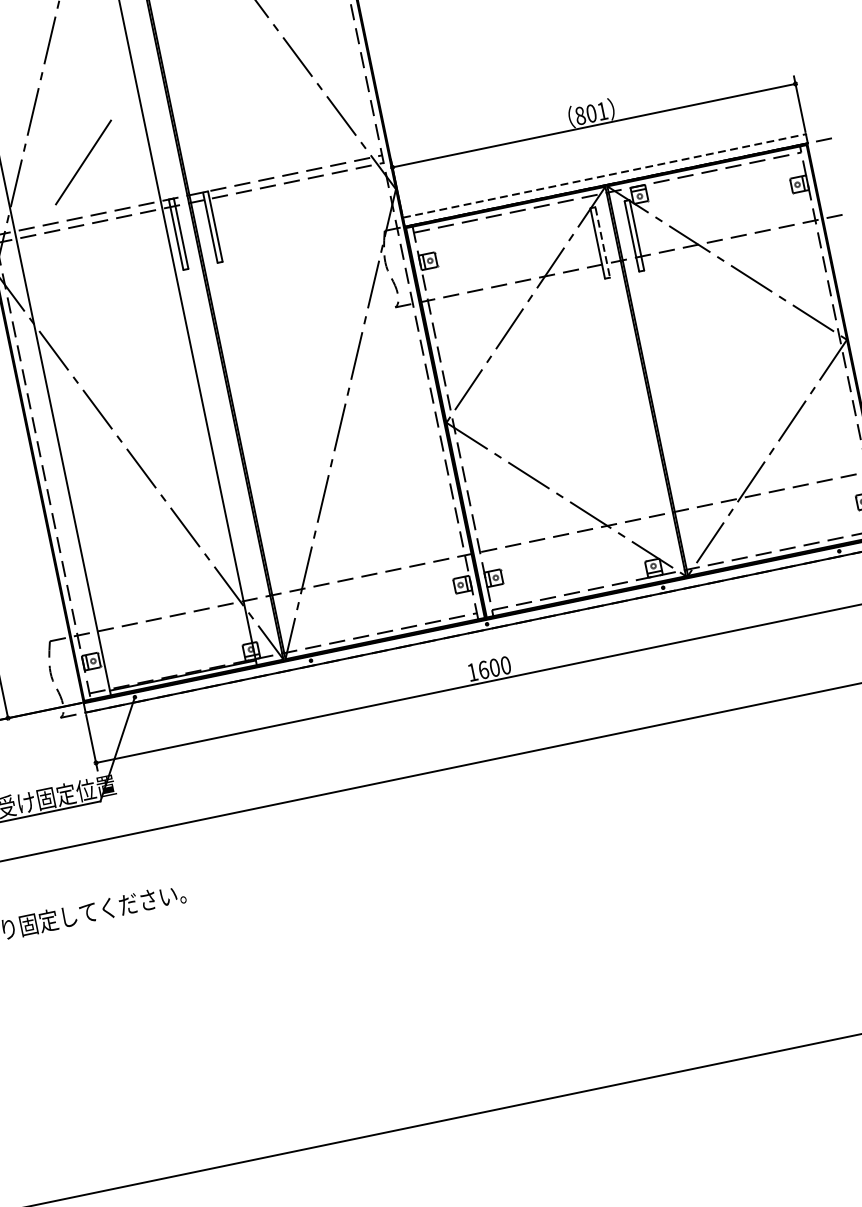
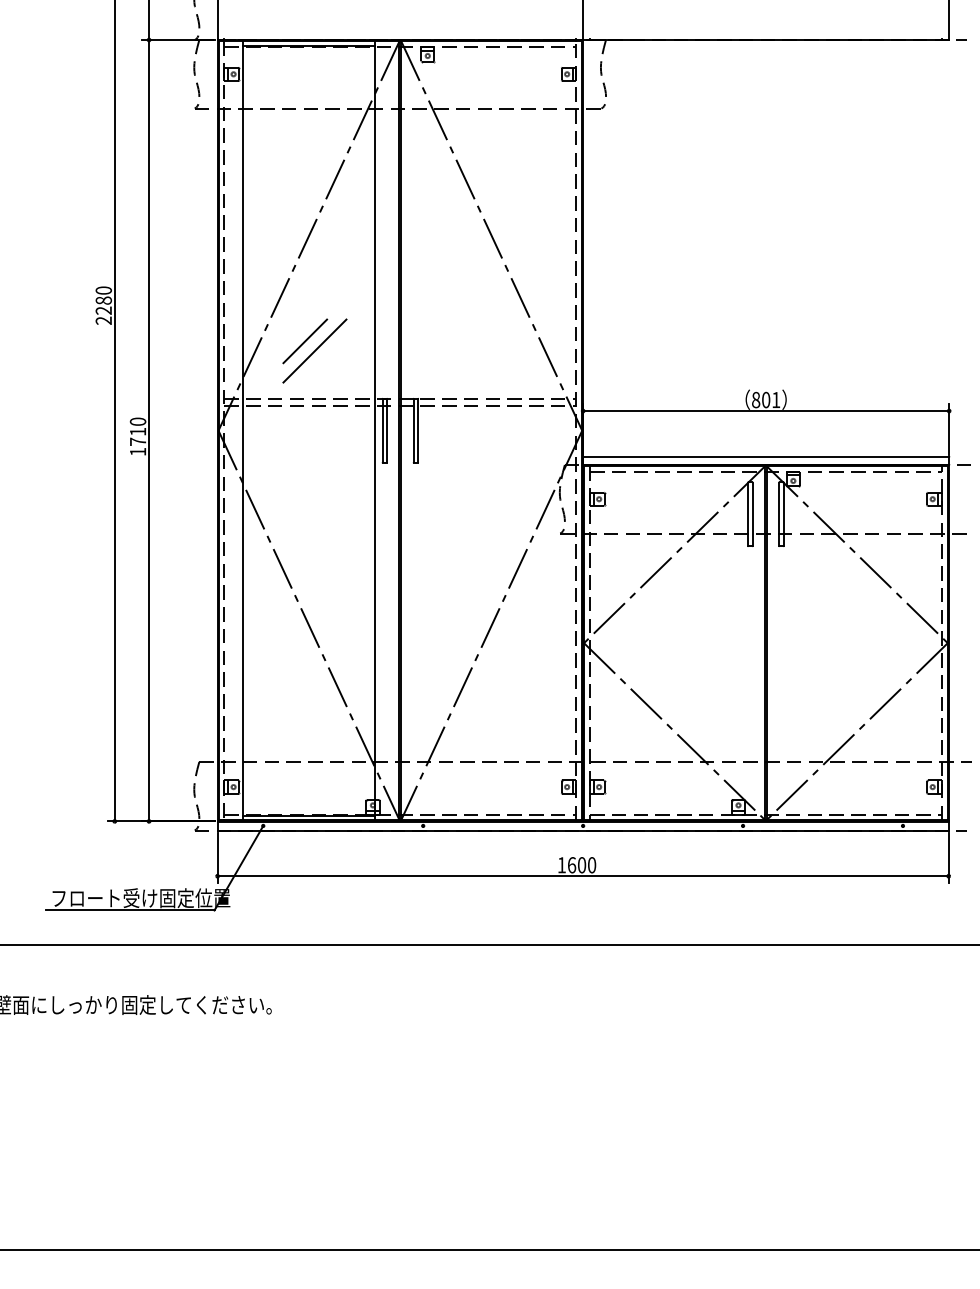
line: (70, 154) -> (305, 341), added
line: (604, 175) -> (766, 456), dashed -> solid
line: (602, 242) -> (752, 514), dashed -> solid

